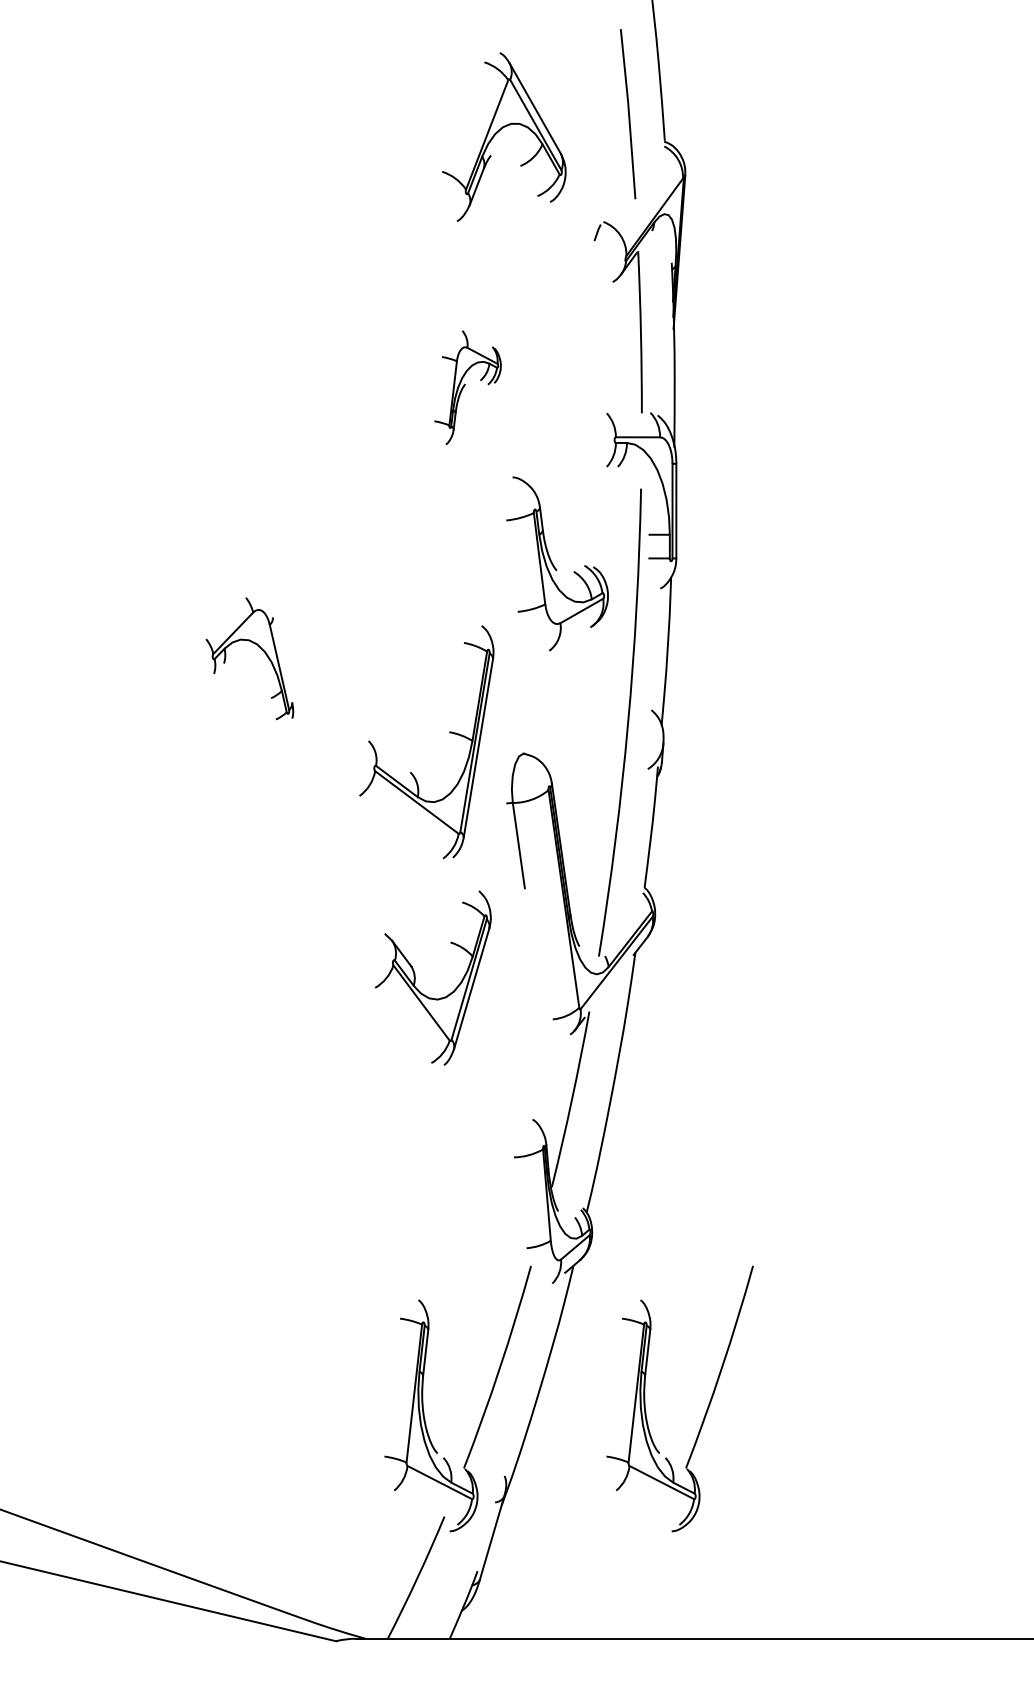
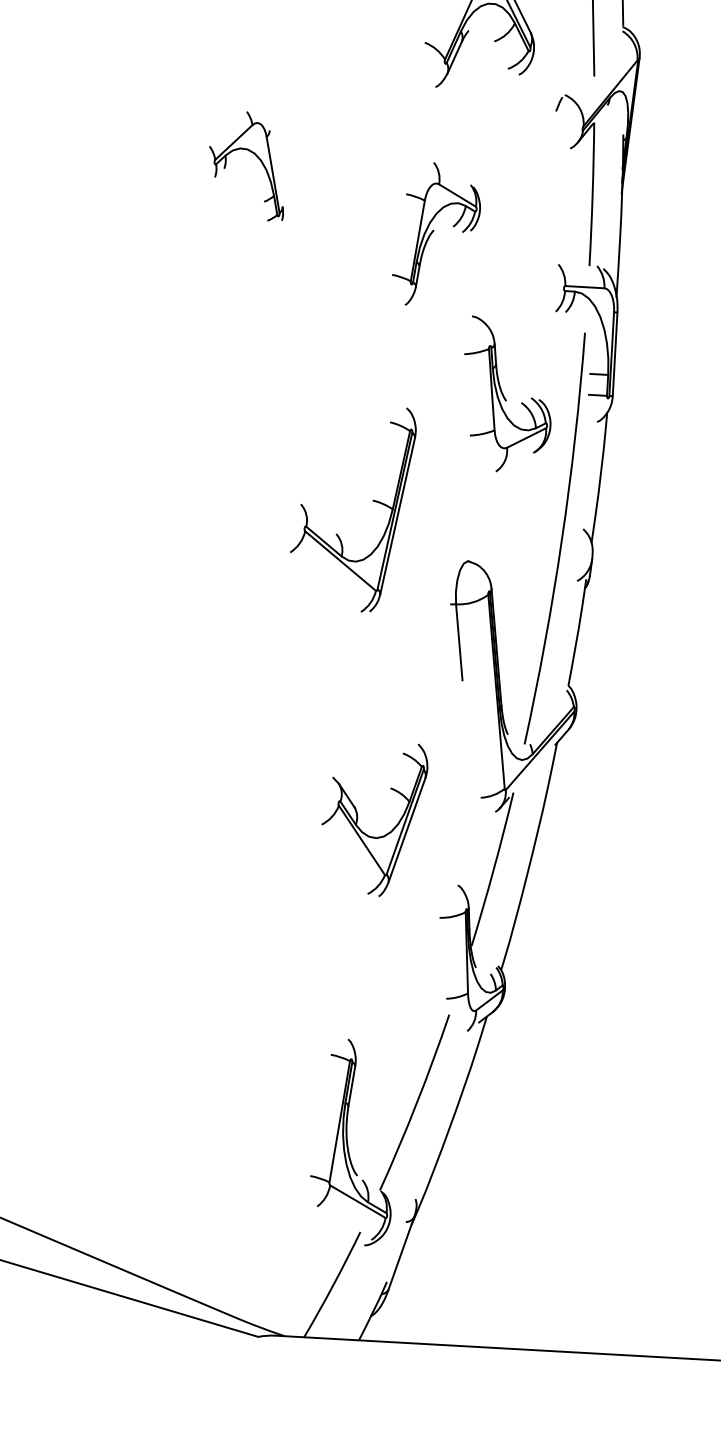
part: (467, 387) -> (436, 234), size x1.43
part: (256, 645) -> (253, 154), moved
part: (449, 733) -> (372, 501), moved
part: (415, 977) -> (357, 817), moved
part: (707, 1406) -> (598, 1147), removed

